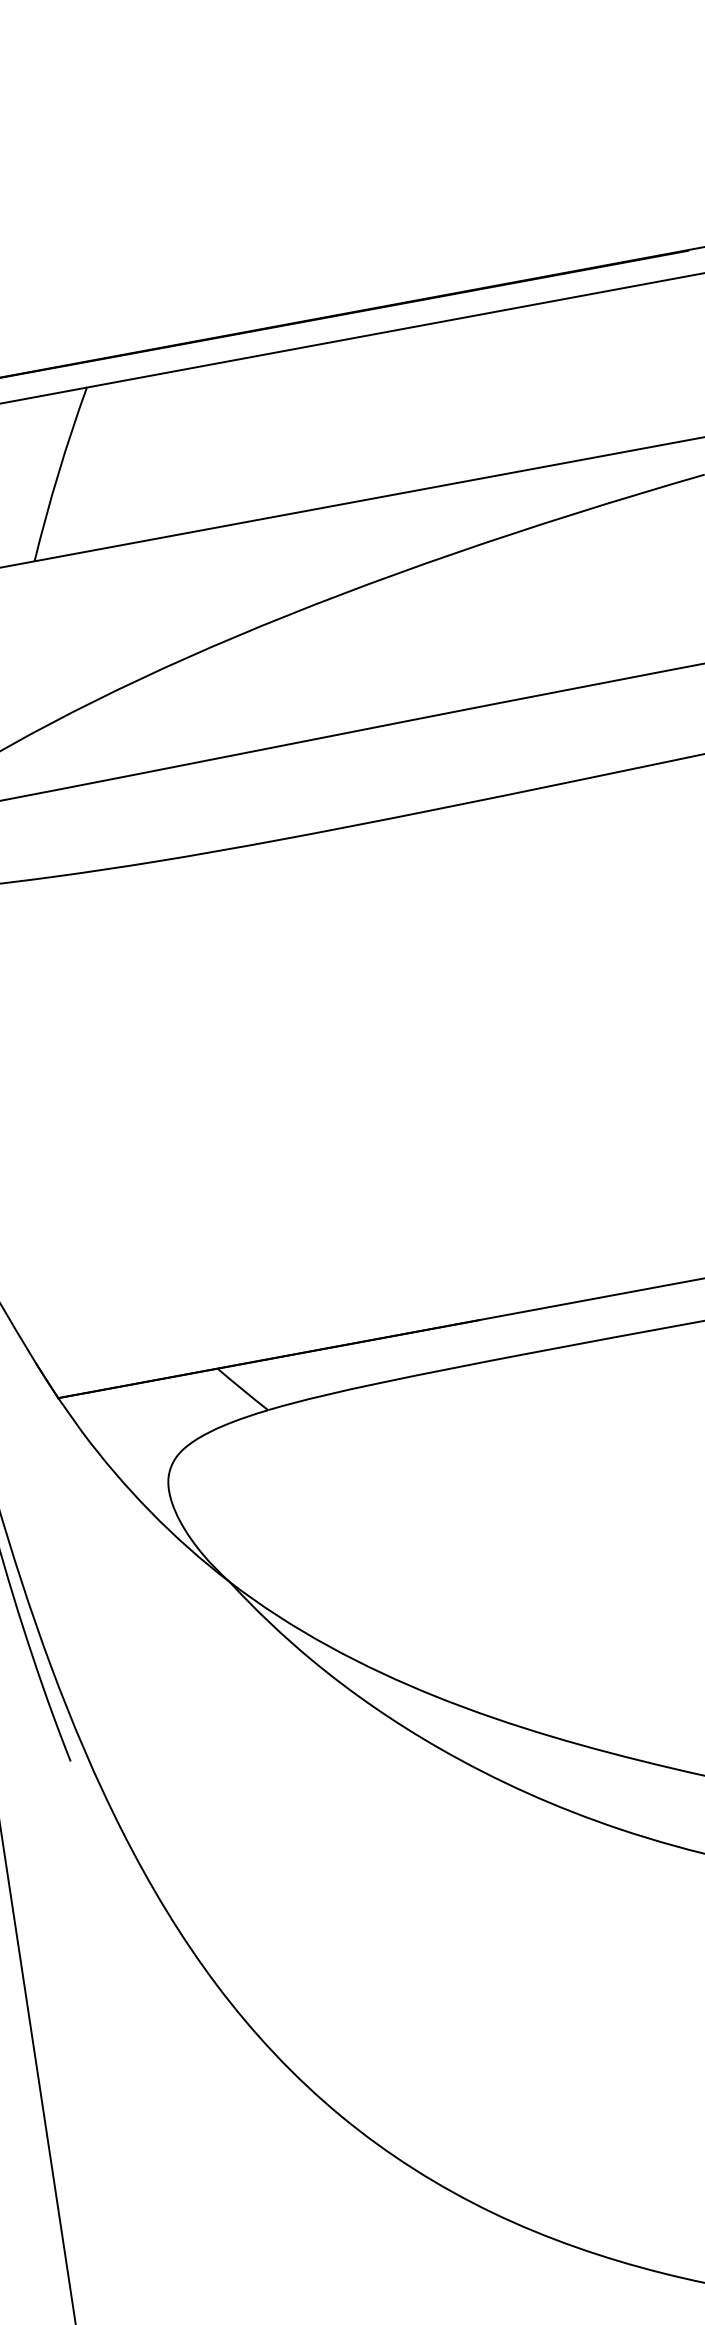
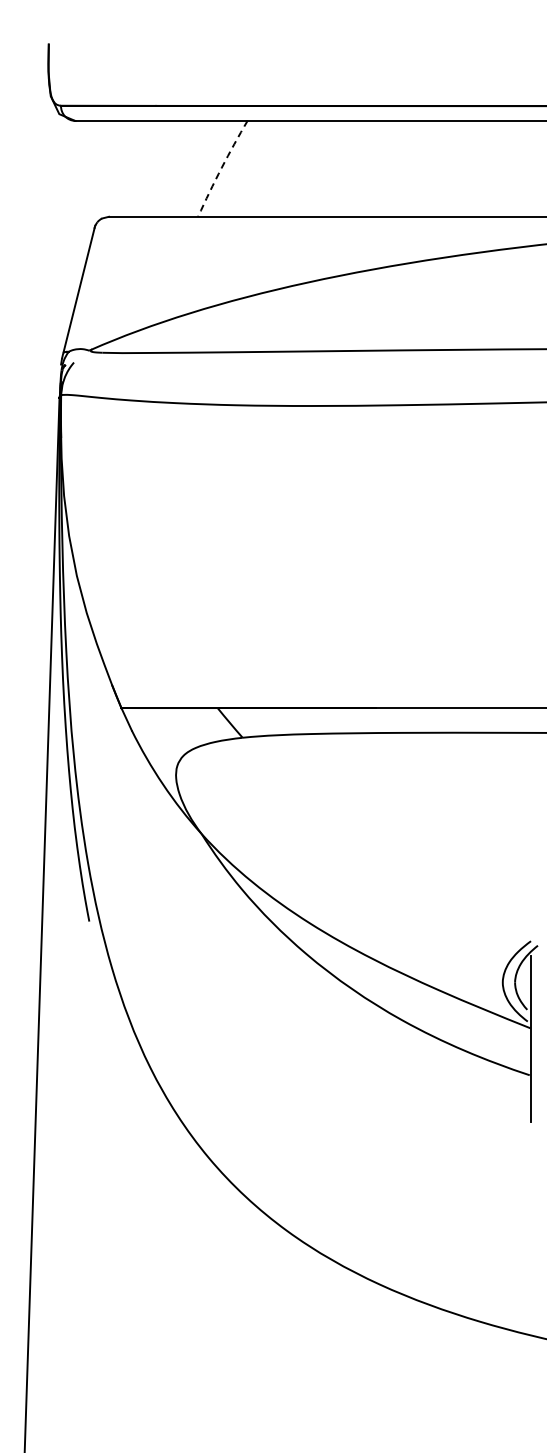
arc: (58, 474) -> (221, 168), solid -> dashed

